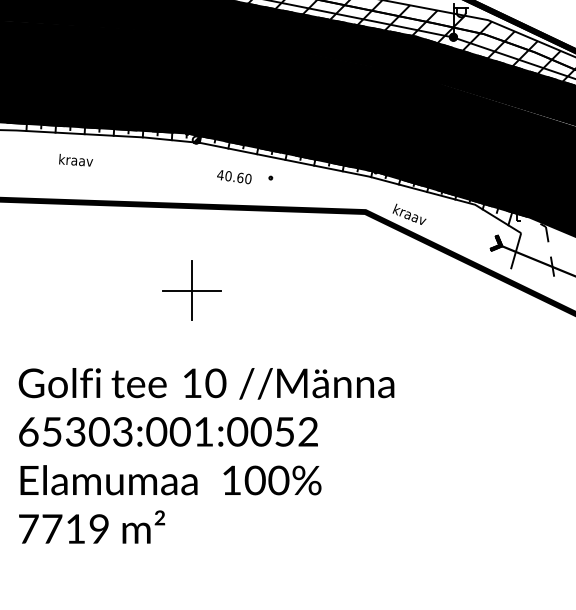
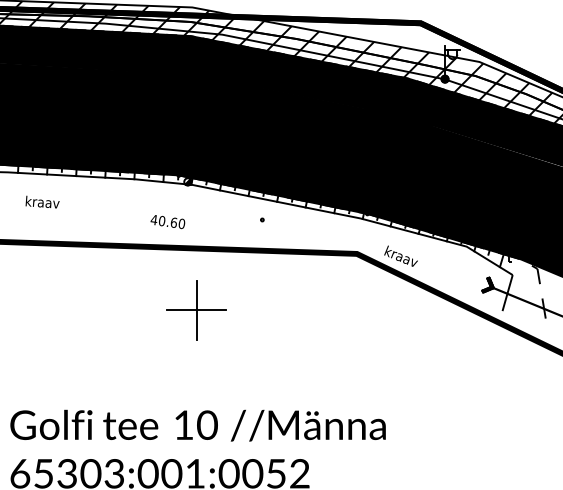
text: (75, 160) -> (42, 202), moved
text: (234, 177) -> (168, 222), moved
part: (191, 290) -> (196, 310), moved

